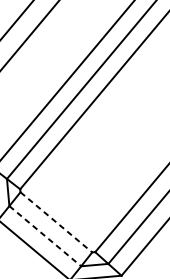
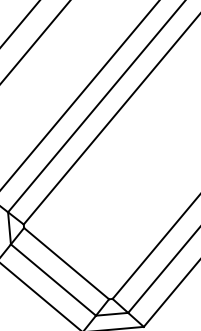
line: (56, 222) -> (66, 263), dashed -> solid
line: (45, 236) -> (53, 280), dashed -> solid

